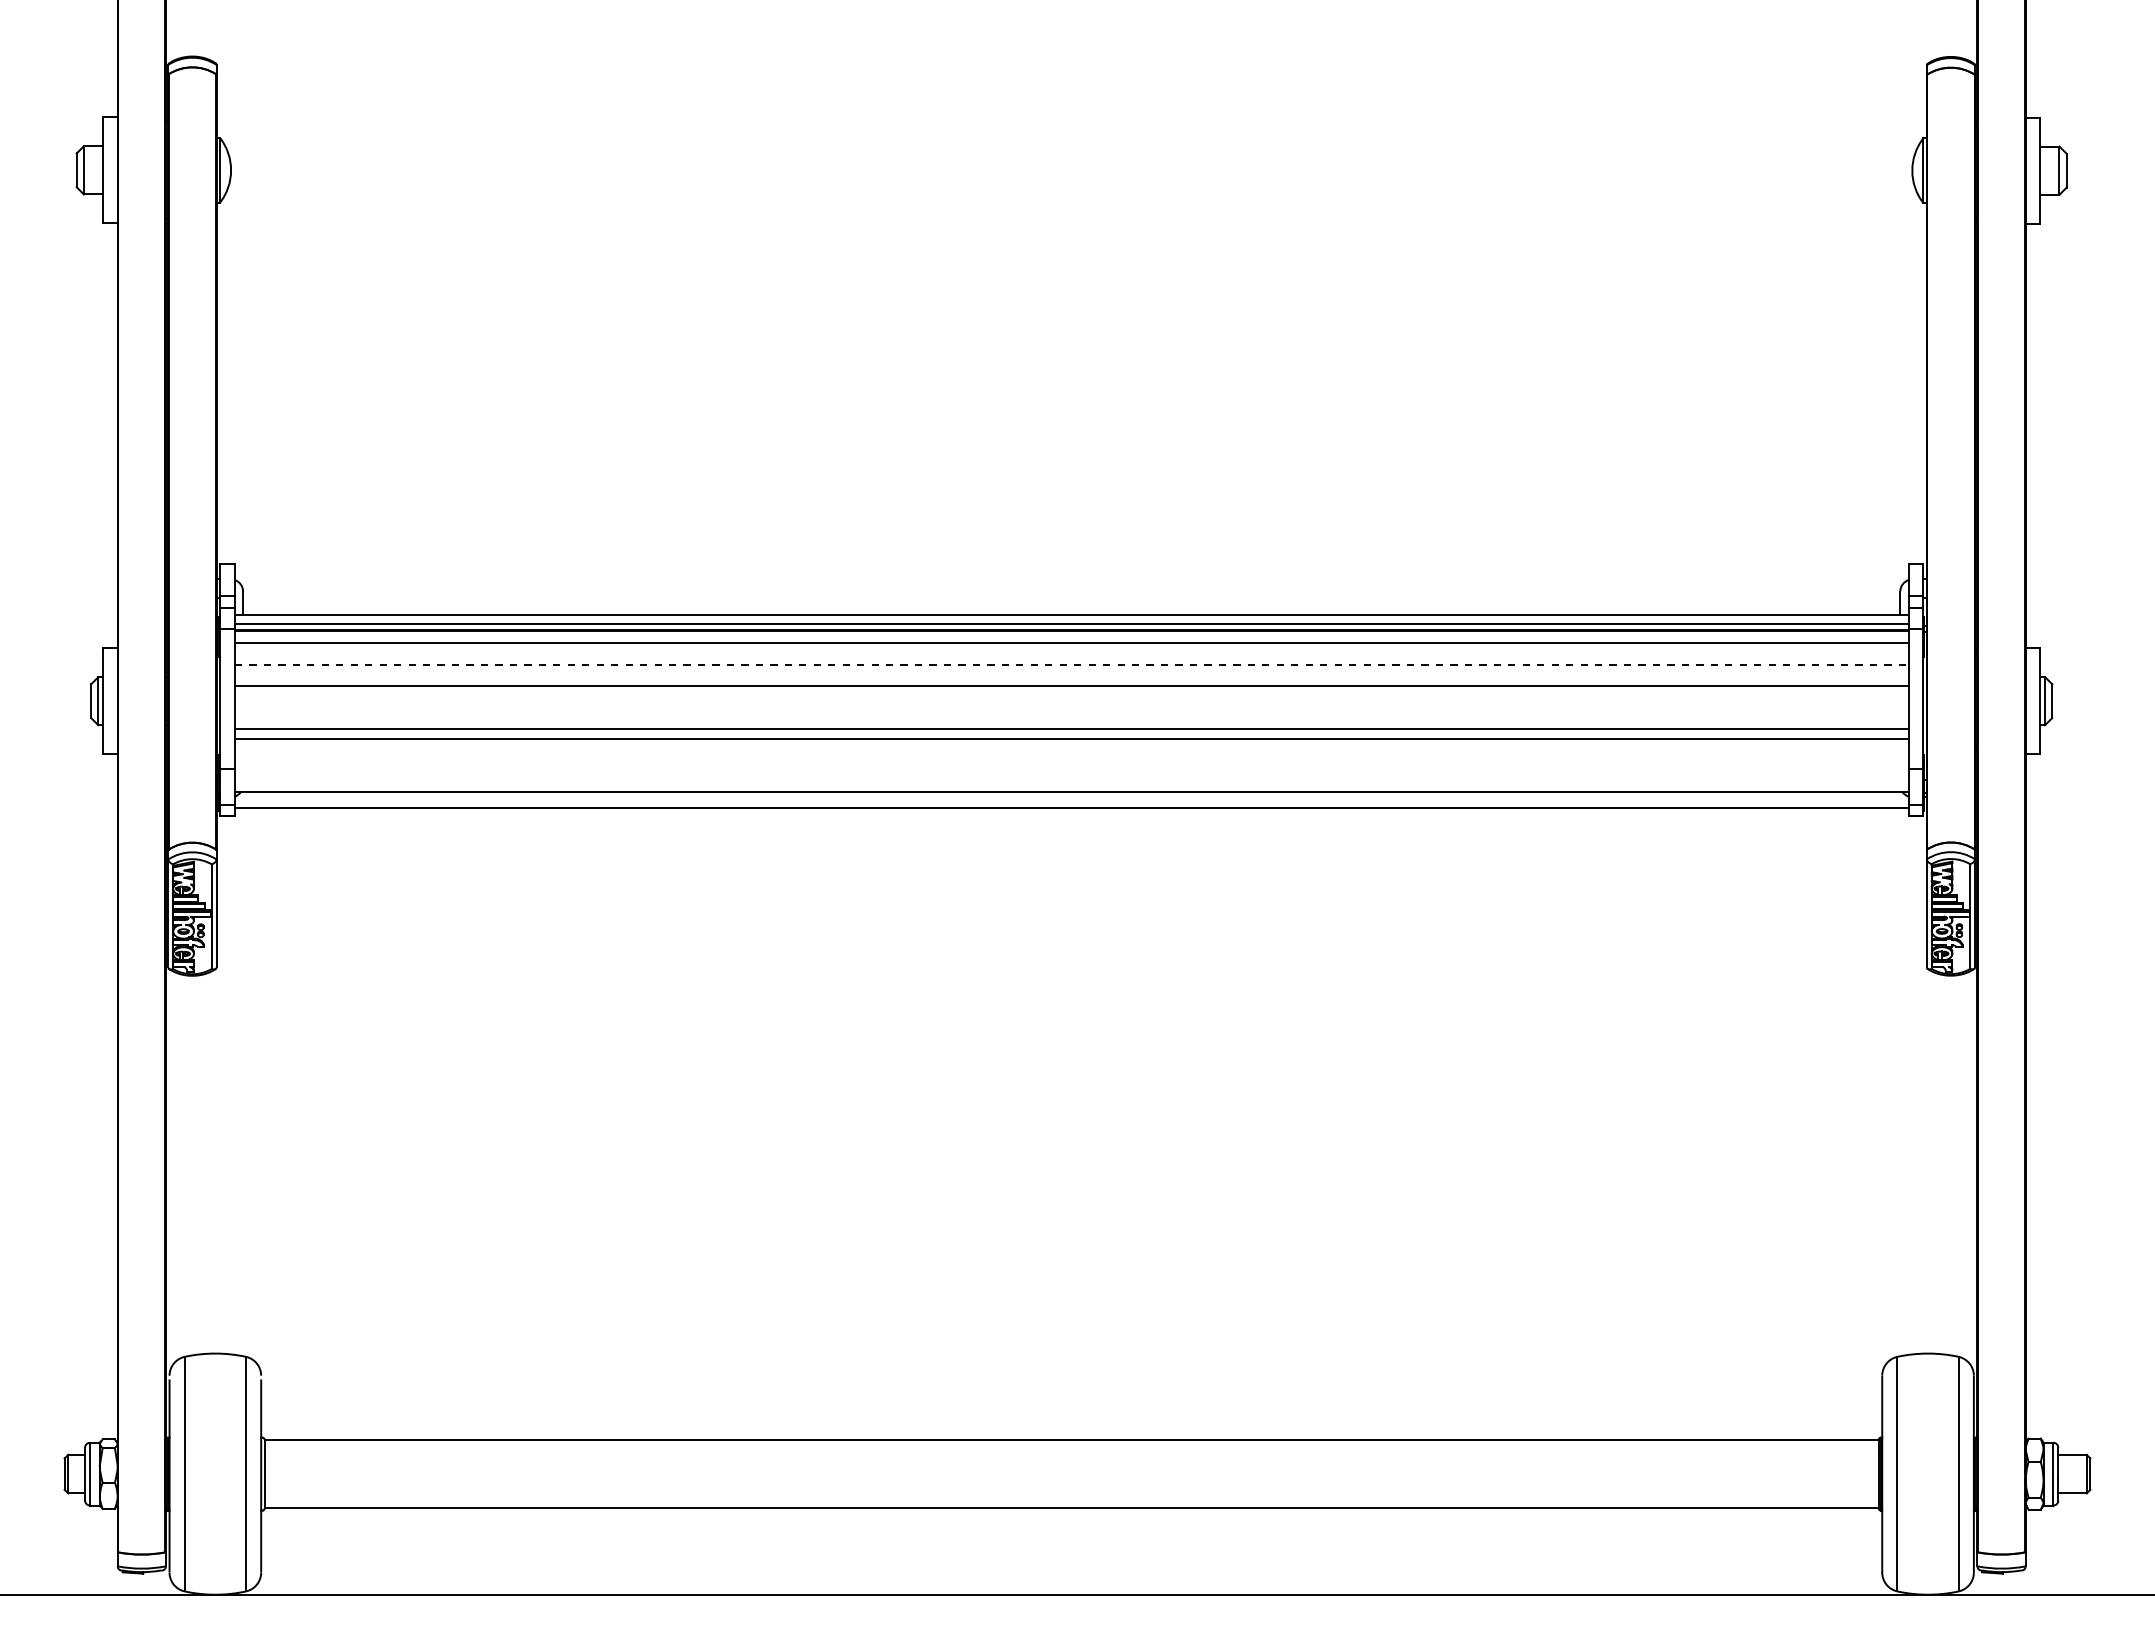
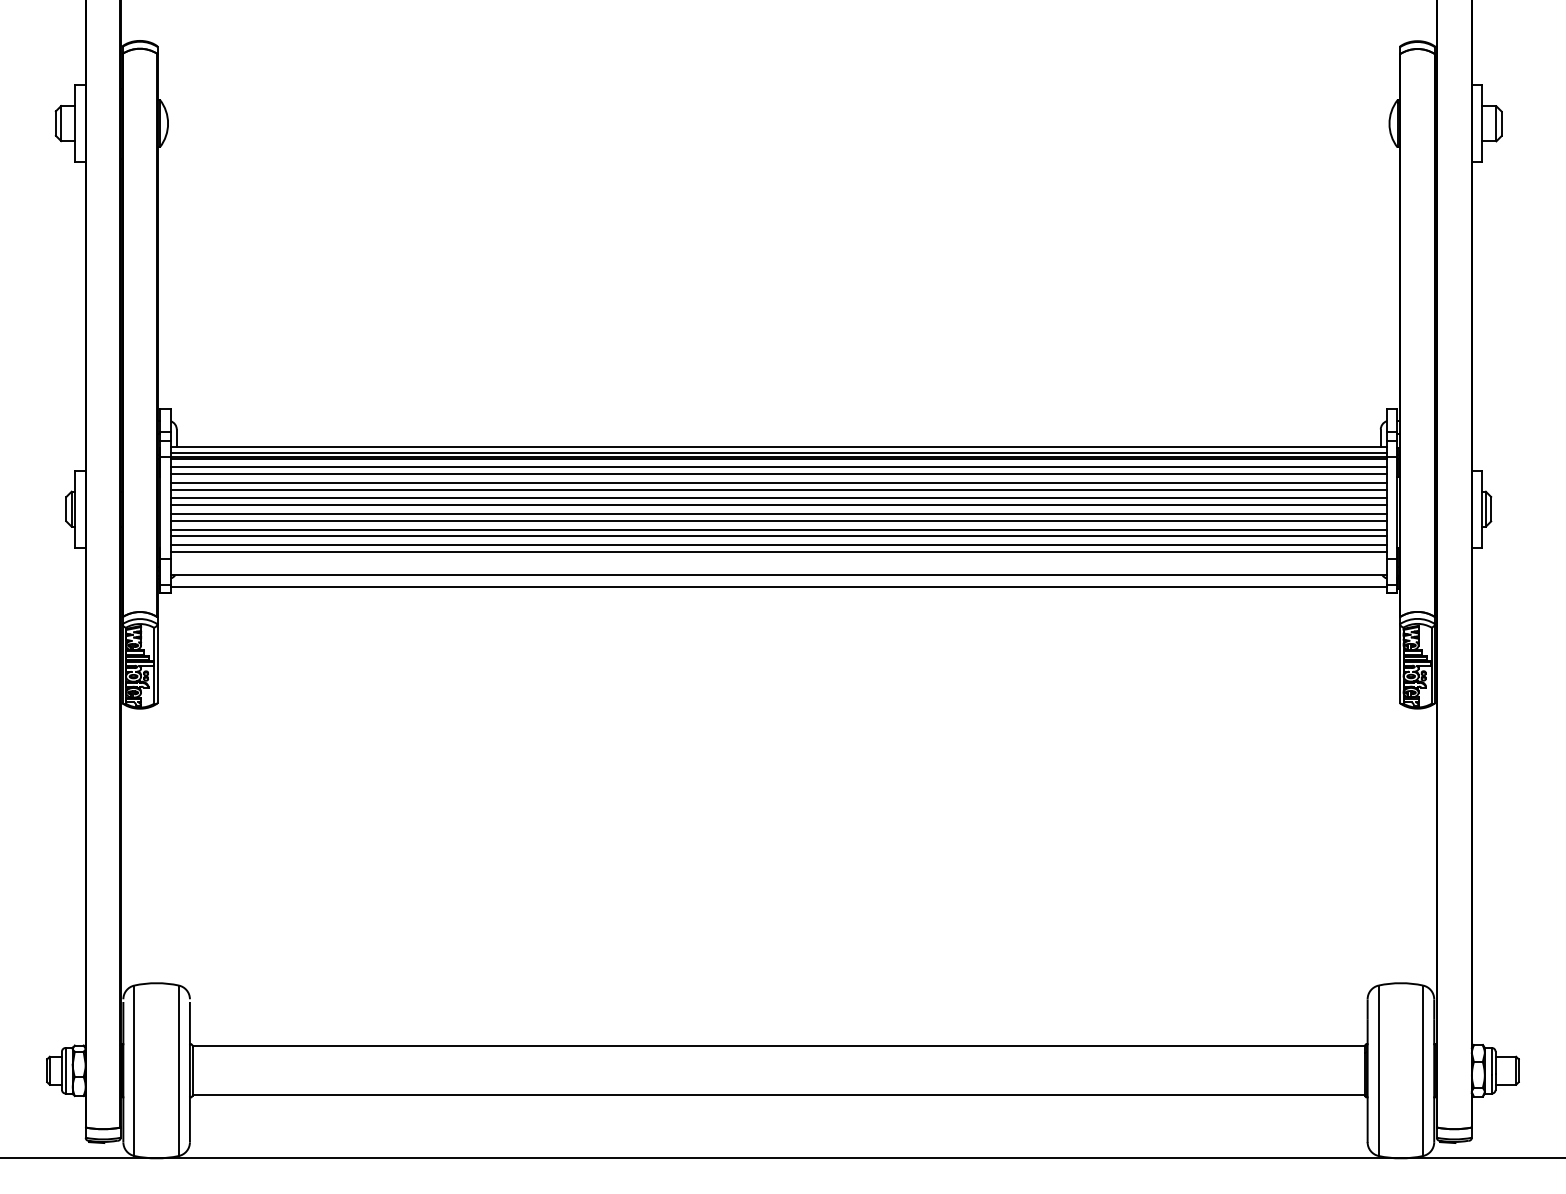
line: (1071, 652) -> (778, 473), added
line: (1071, 664) -> (778, 482), dashed -> solid
line: (1071, 674) -> (778, 489), added
line: (1071, 695) -> (778, 505), added
line: (1071, 707) -> (778, 513), added
line: (1071, 717) -> (778, 521), added
line: (1071, 750) -> (778, 545), added
line: (1071, 759) -> (778, 551), added

